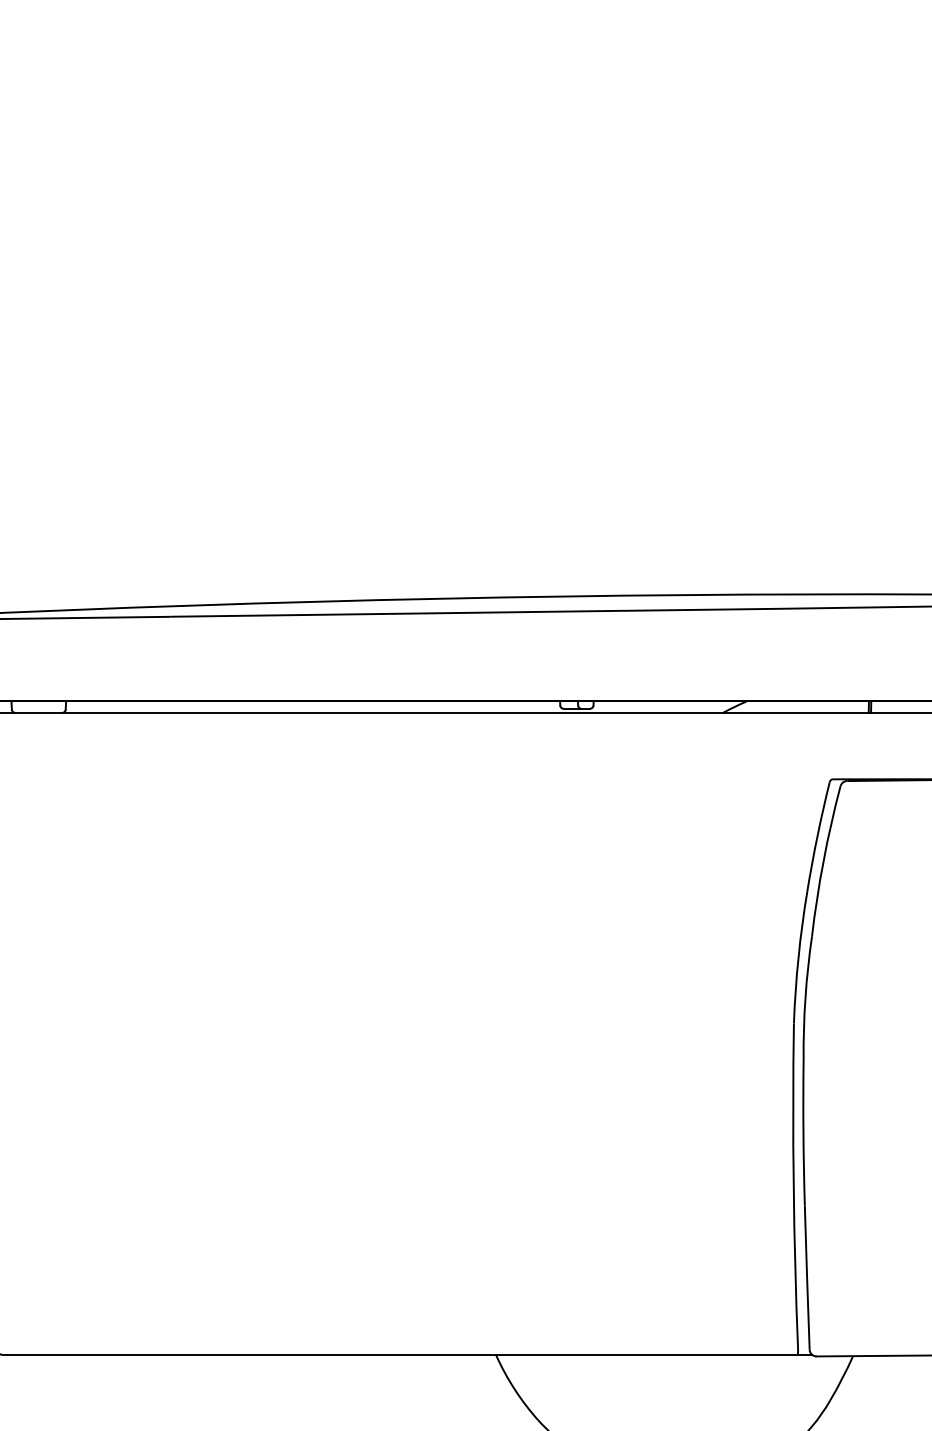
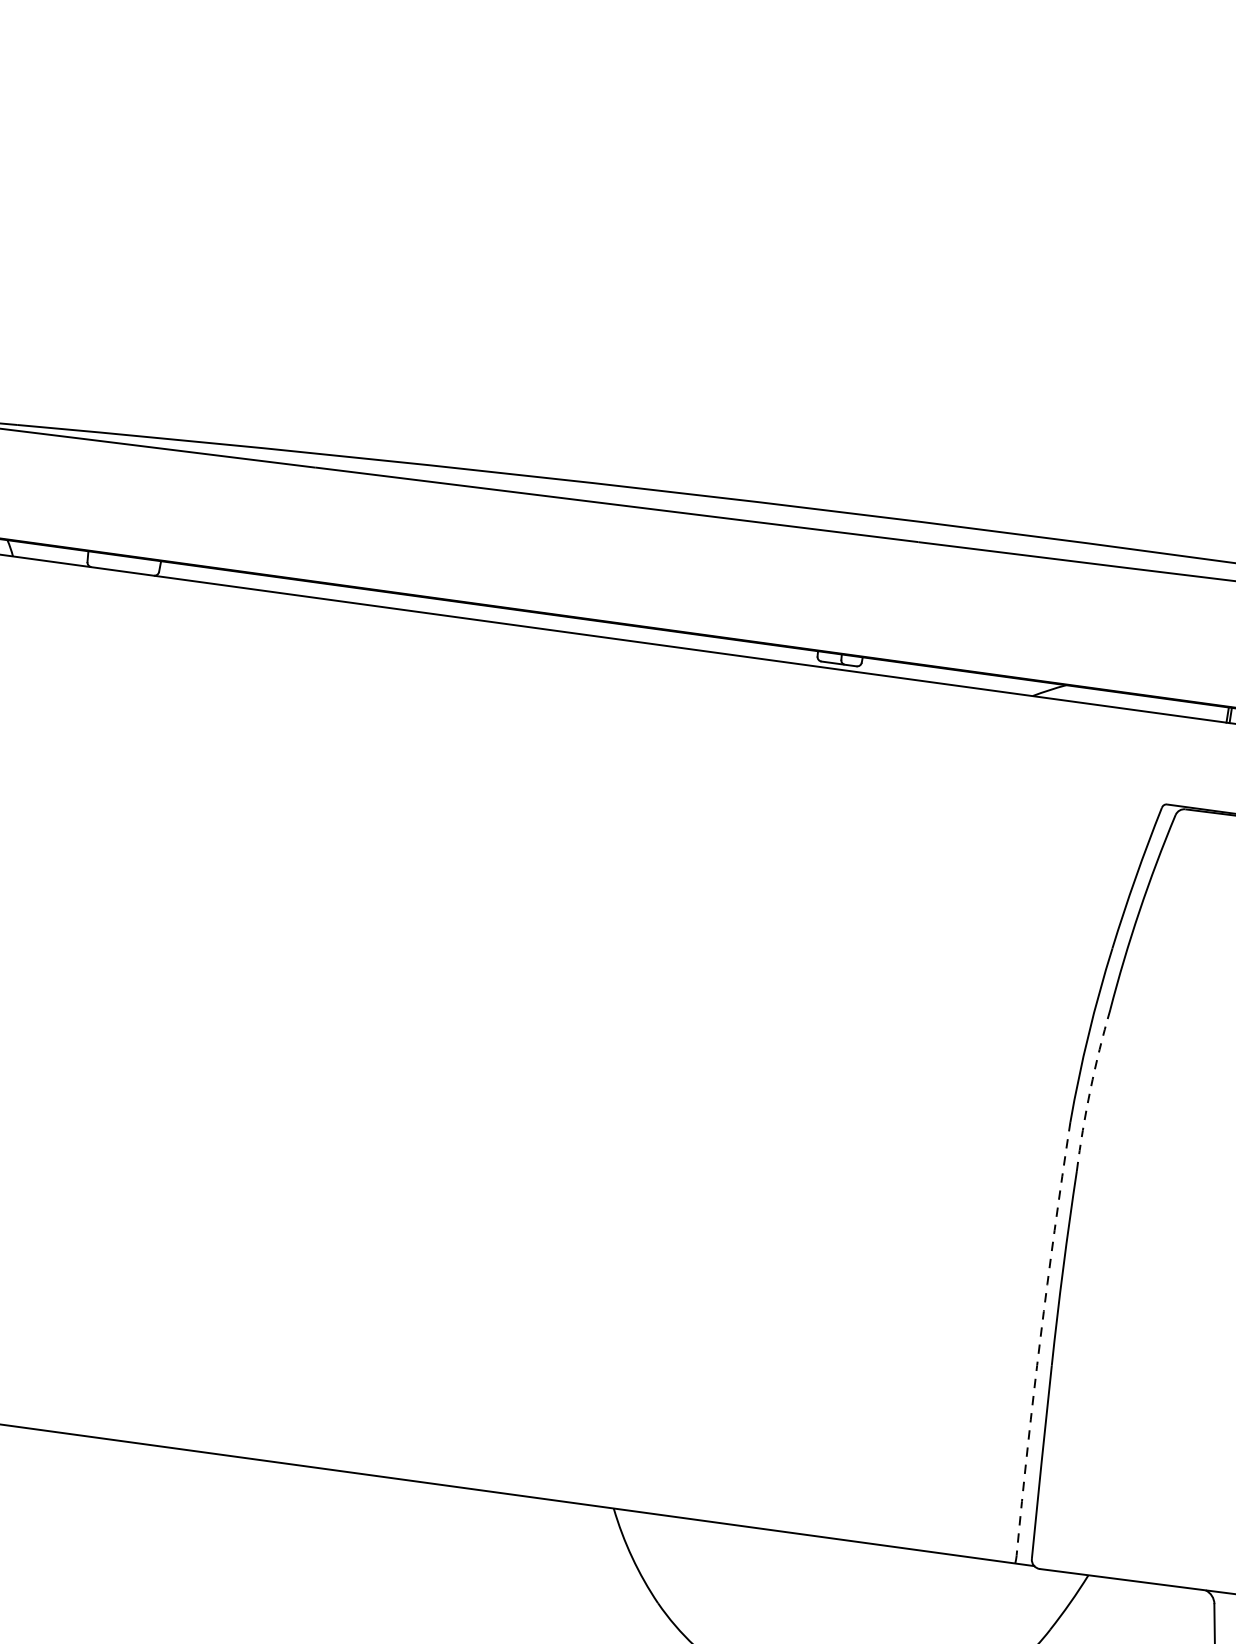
arc: (805, 997) -> (1090, 1089), solid -> dashed
arc: (793, 1186) -> (1040, 1338), solid -> dashed

